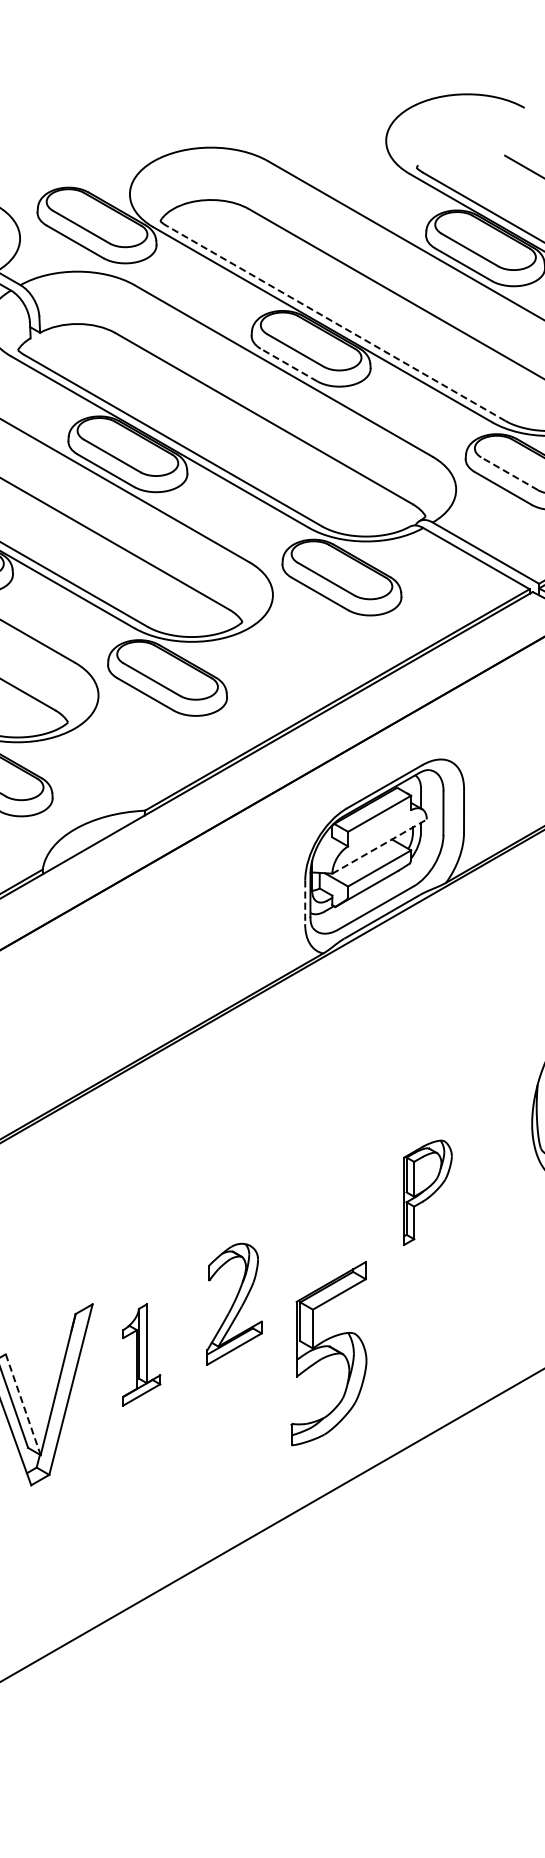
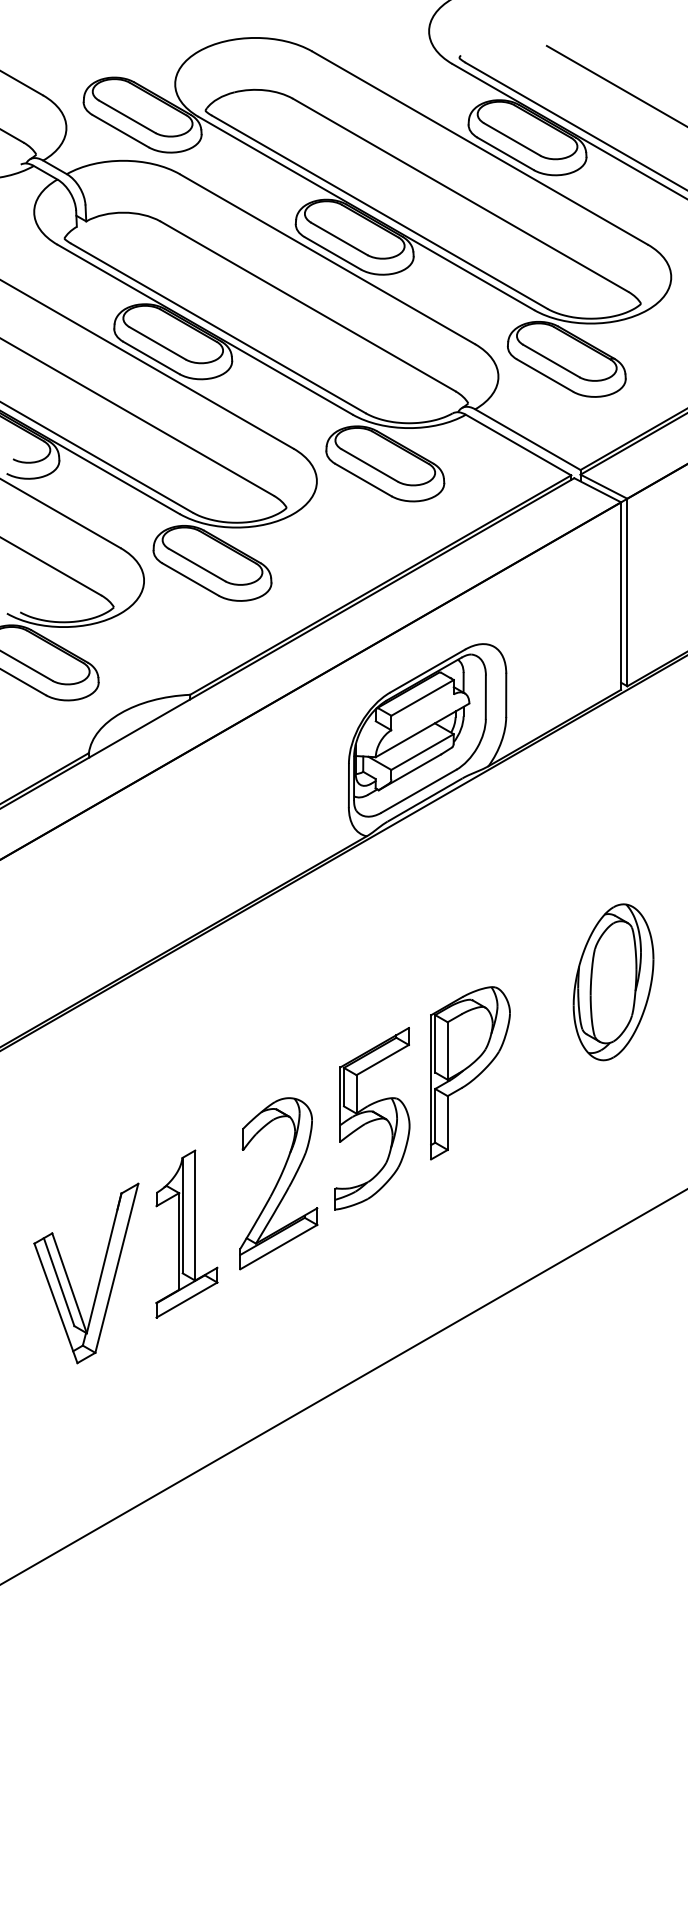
line: (336, 322) -> (379, 211), dashed -> solid
line: (288, 365) -> (332, 253), dashed -> solid
line: (508, 473) -> (550, 360), dashed -> solid
line: (379, 846) -> (422, 730), dashed -> solid
line: (304, 902) -> (348, 785), dashed -> solid
part: (427, 1192) -> (470, 1073), size x1.67
part: (234, 1303) -> (278, 1183), size x1.43
part: (329, 1353) -> (372, 1118), moved
part: (141, 1354) -> (186, 1233), size x1.67
line: (23, 1404) -> (69, 1283), dashed -> solid

